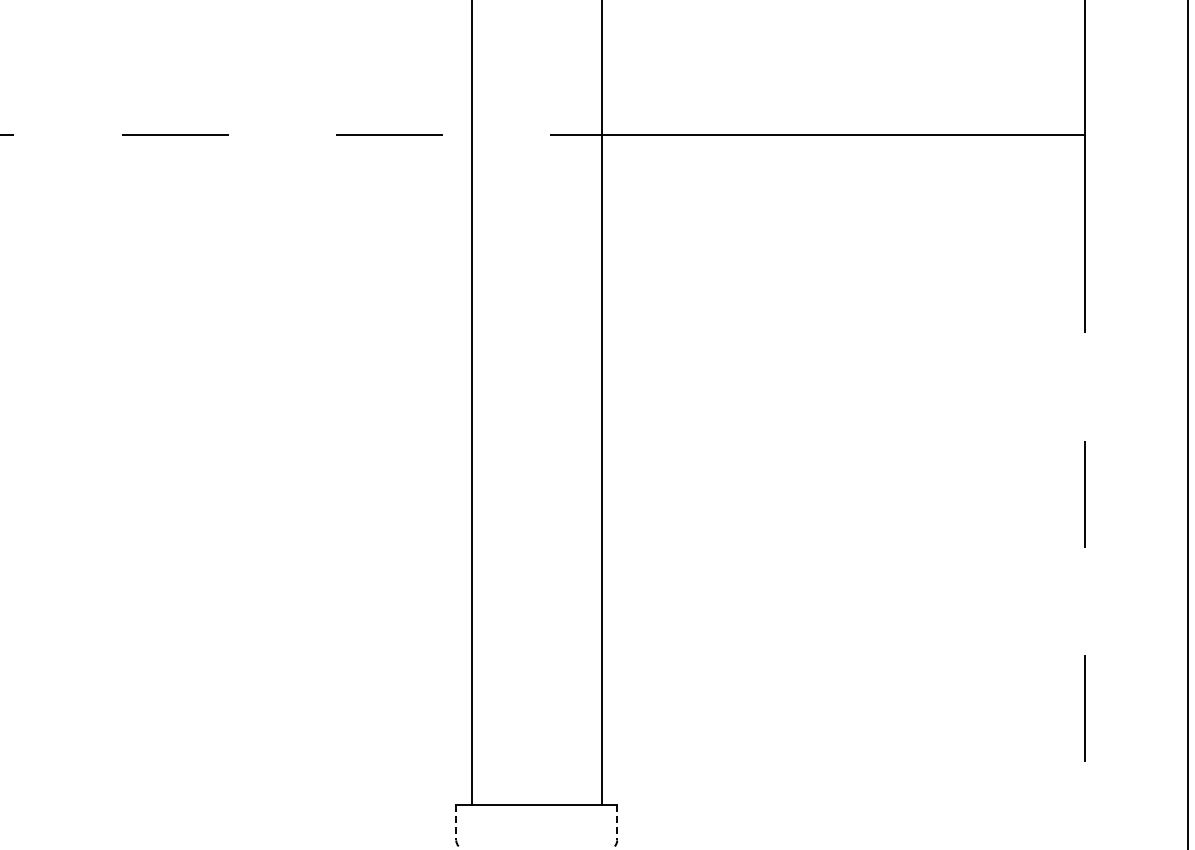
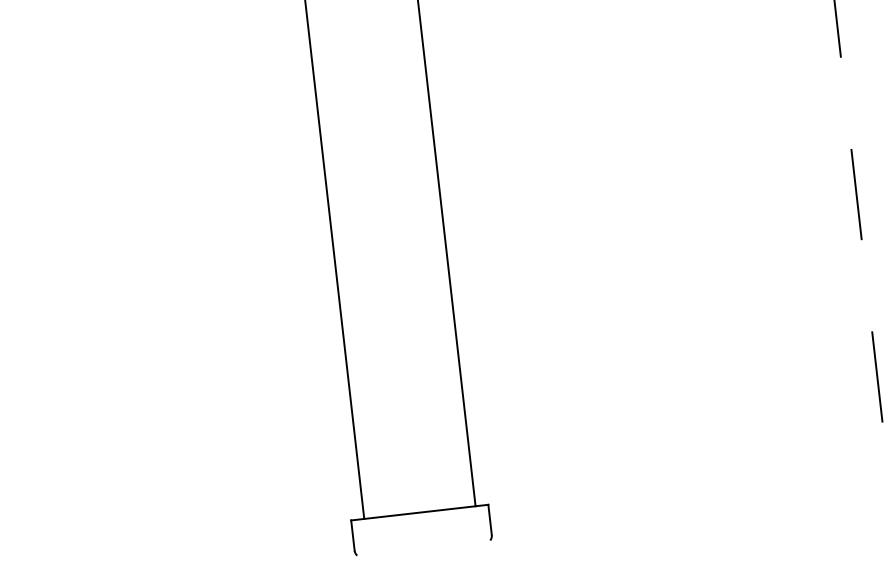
line: (456, 822) -> (353, 535), dashed -> solid
line: (617, 822) -> (490, 519), dashed -> solid

